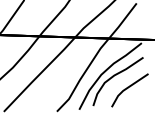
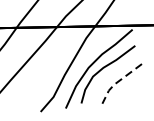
line: (126, 88) -> (117, 81), solid -> dashed

